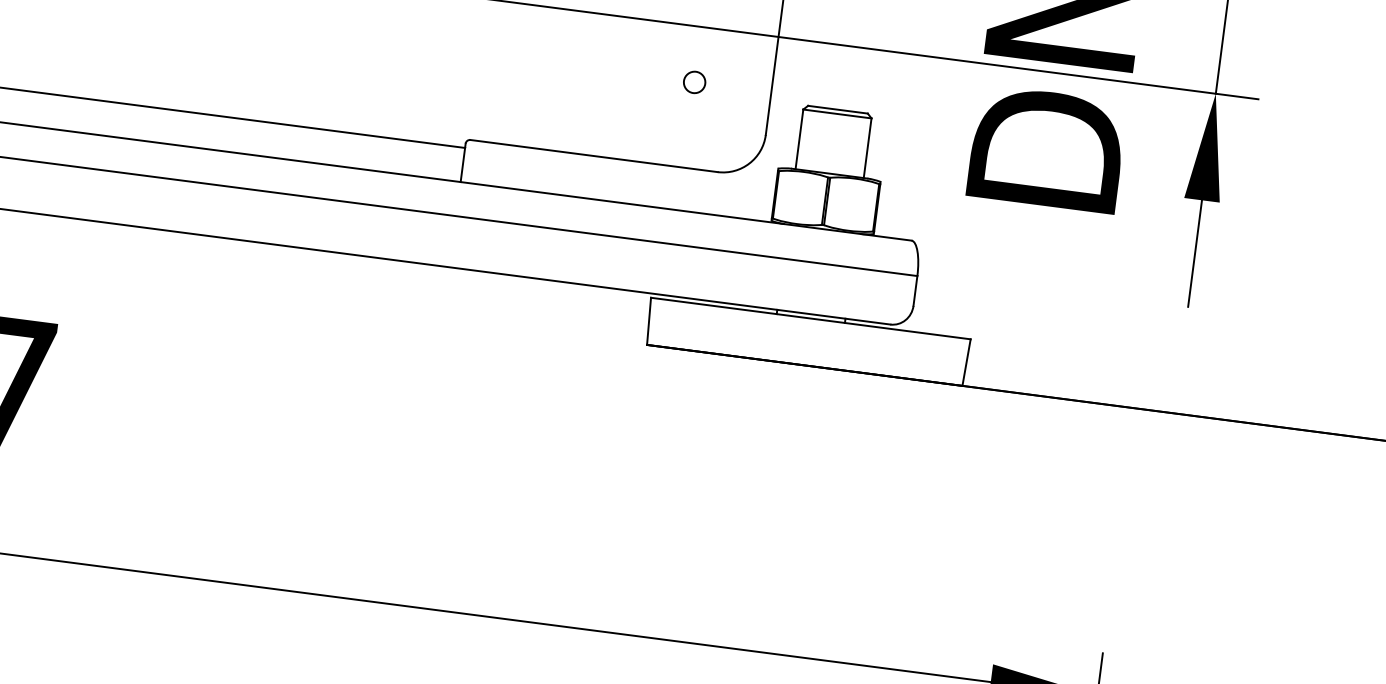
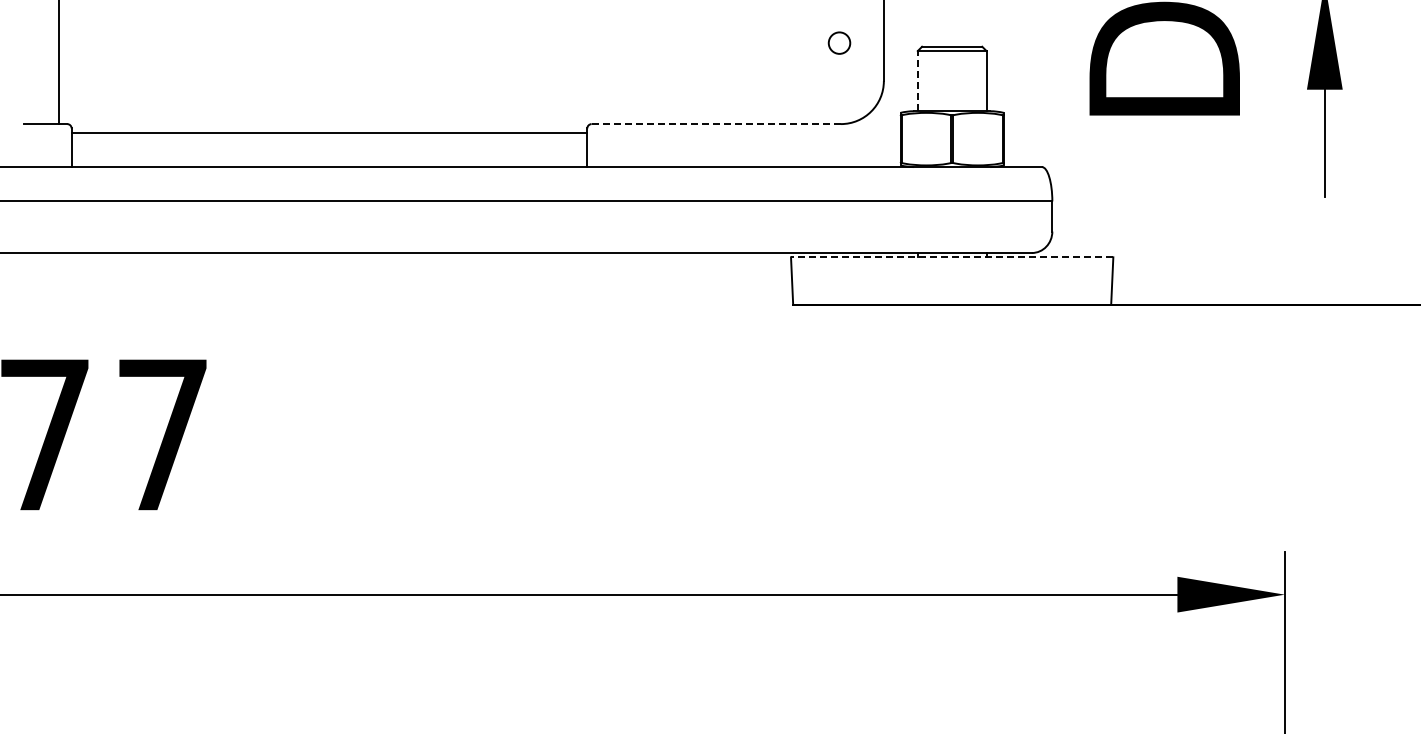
circle: (694, 81) -> (839, 42), moved
line: (799, 138) -> (917, 80), solid -> dashed
line: (594, 156) -> (716, 124), solid -> dashed
line: (810, 318) -> (951, 257), solid -> dashed

